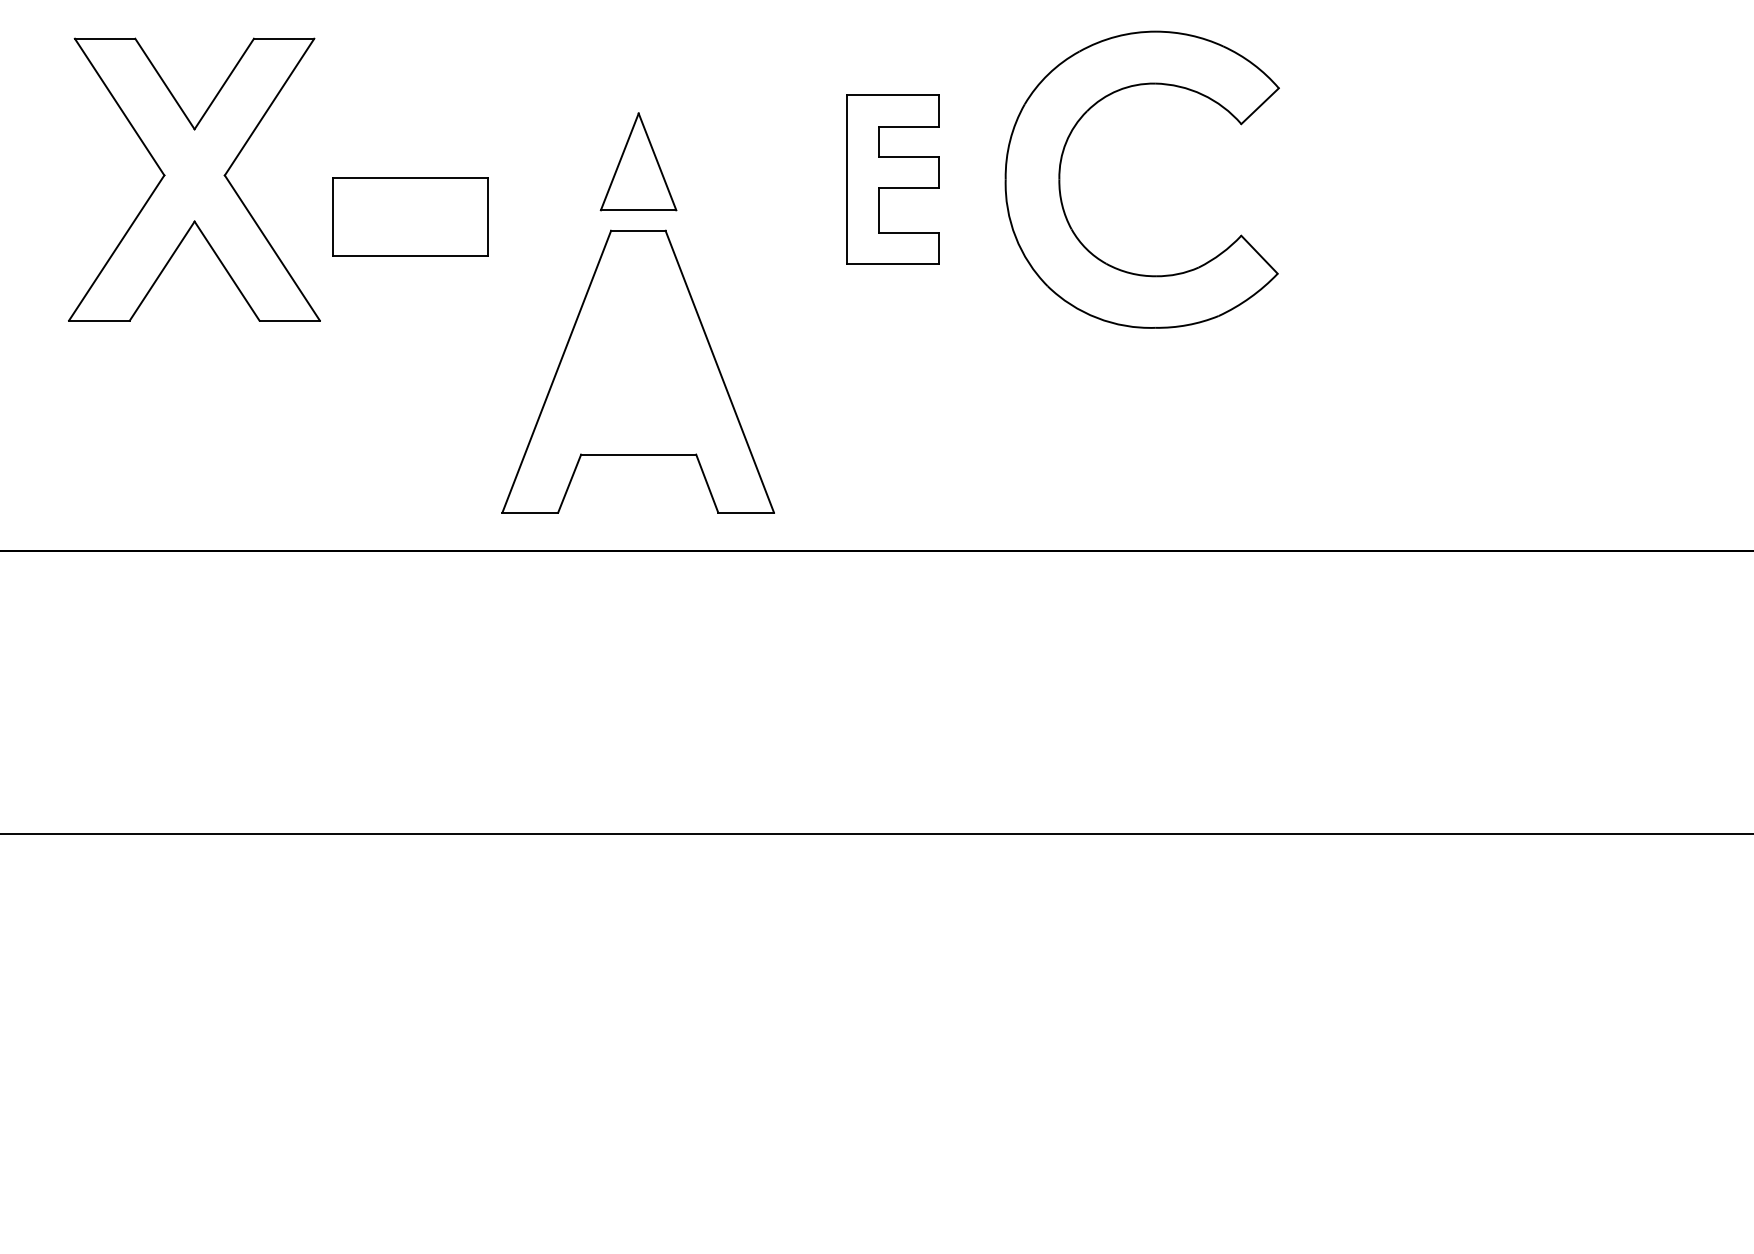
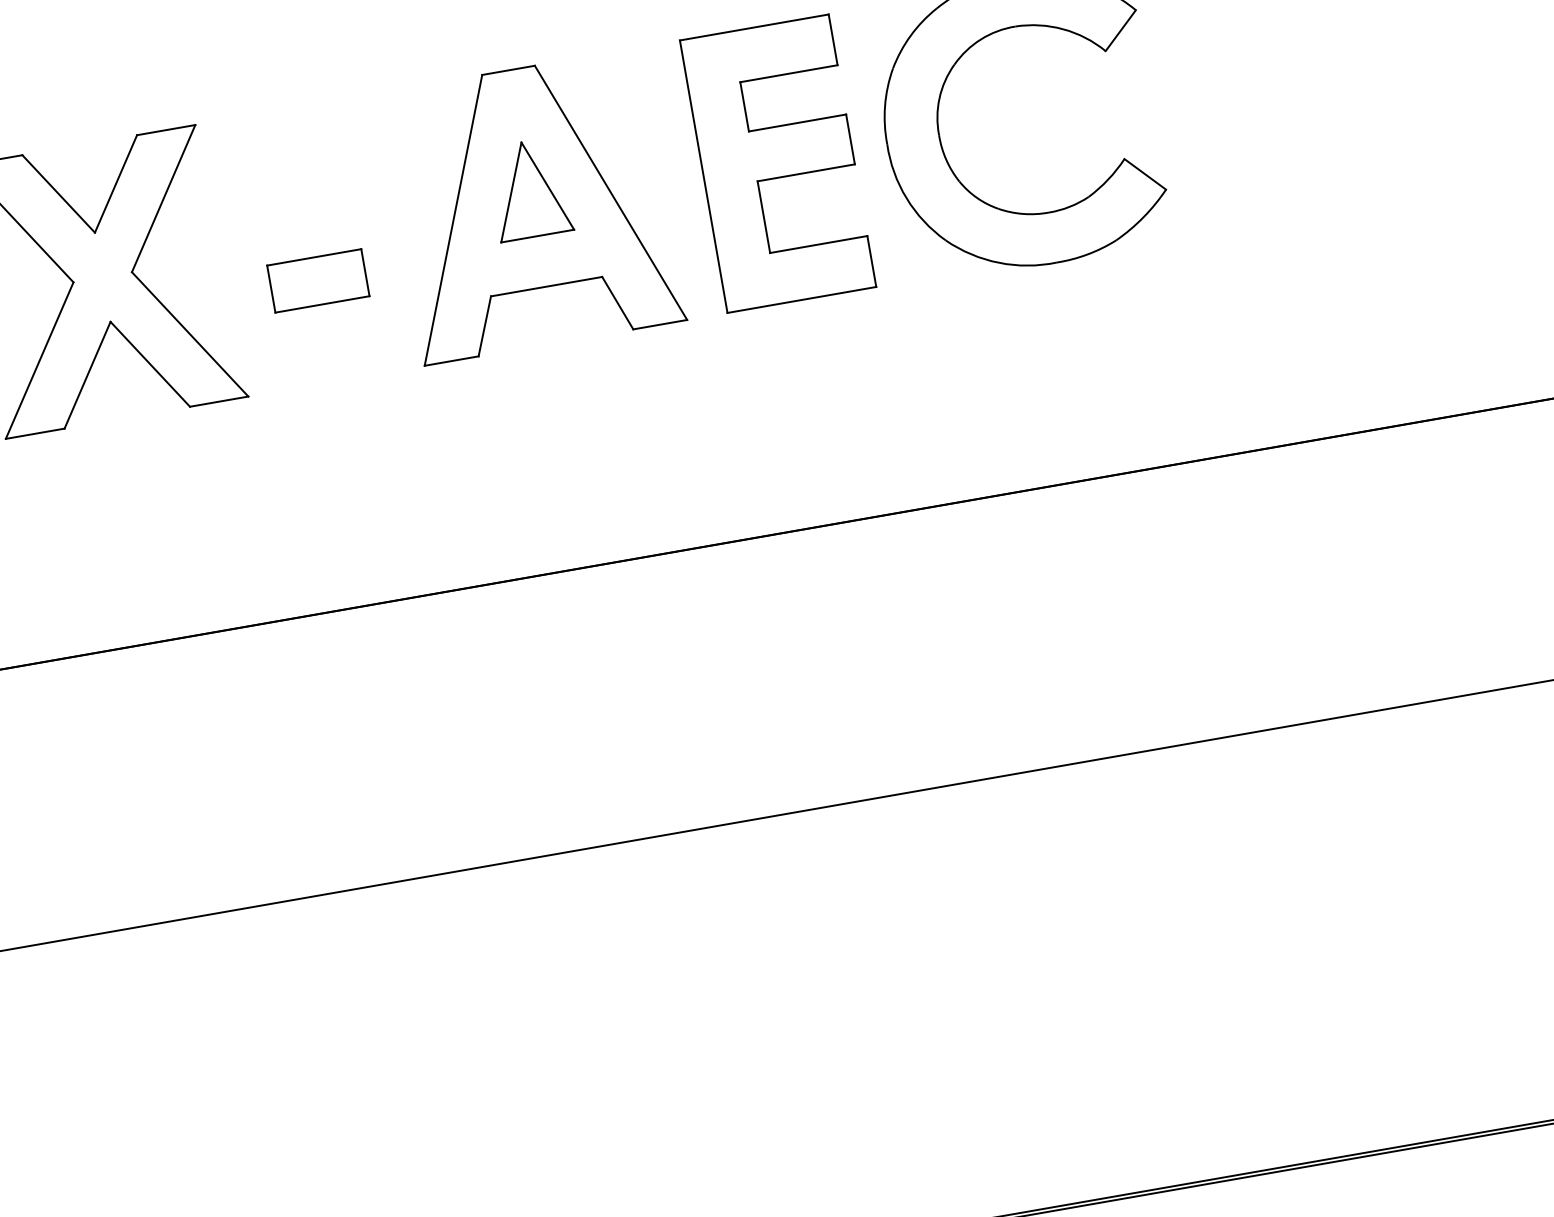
part: (892, 179) -> (777, 163), size x1.67
part: (410, 216) -> (318, 280), size x0.62
part: (637, 371) -> (531, 206), moved

